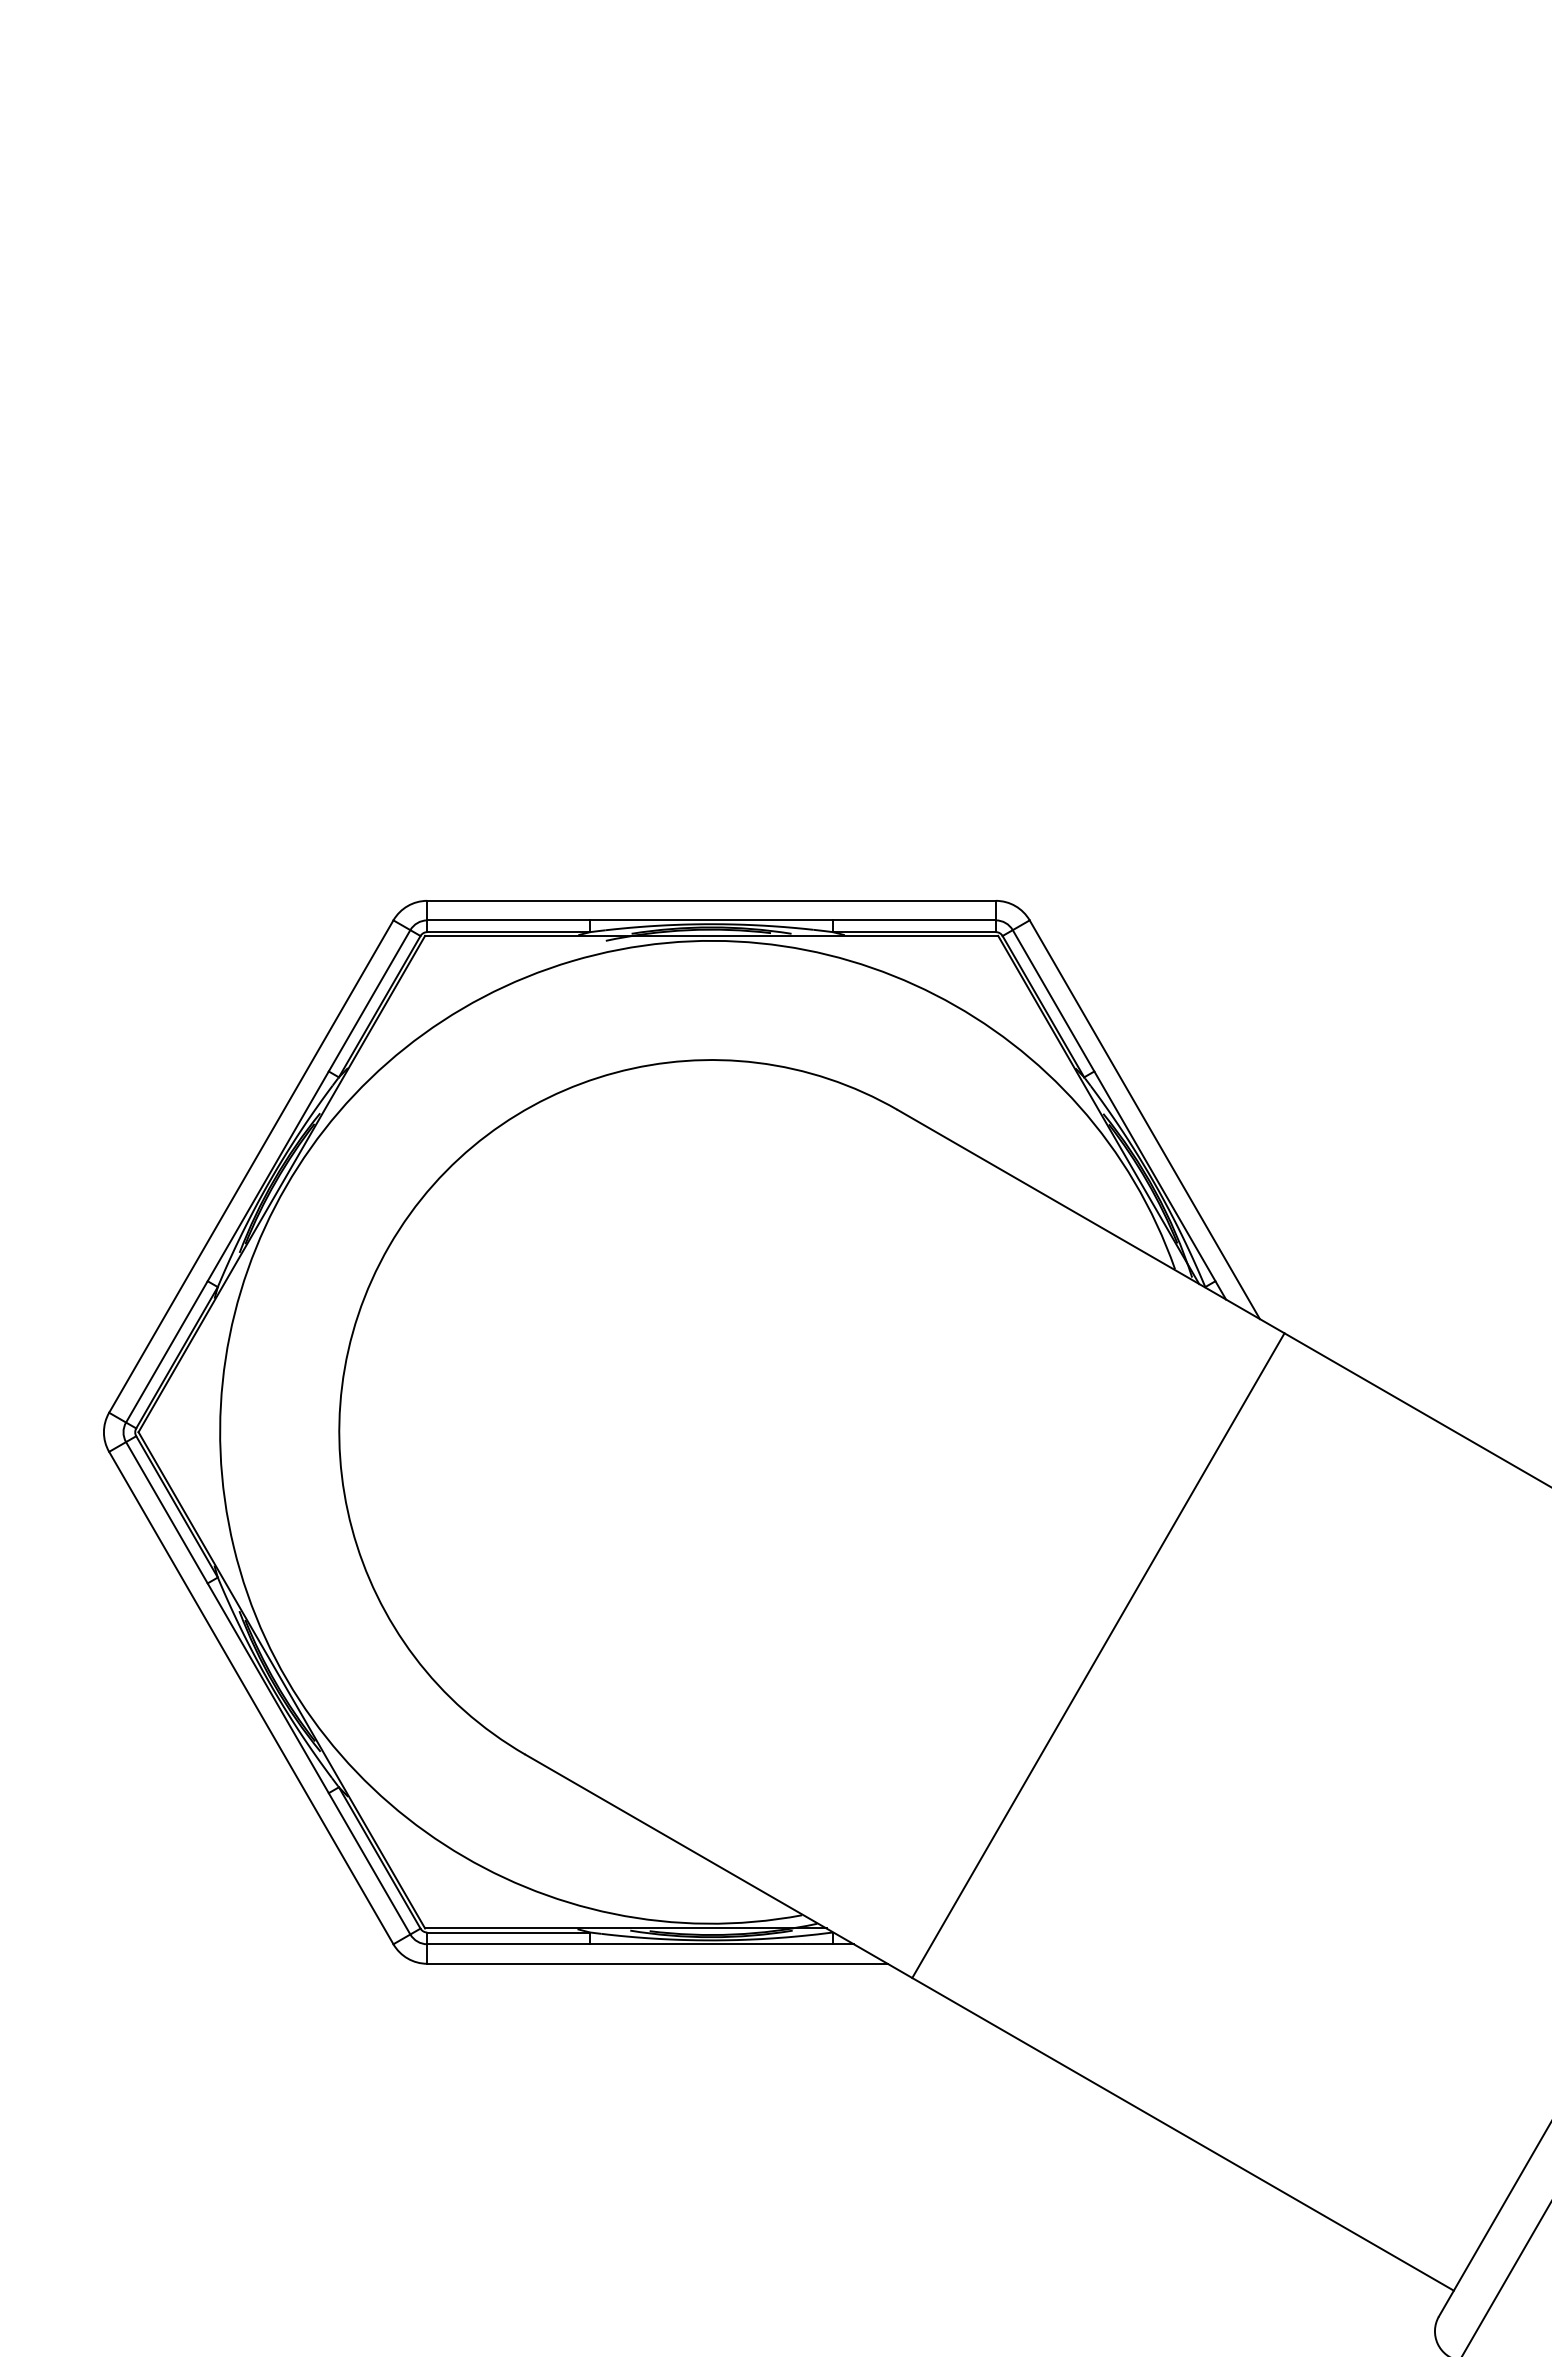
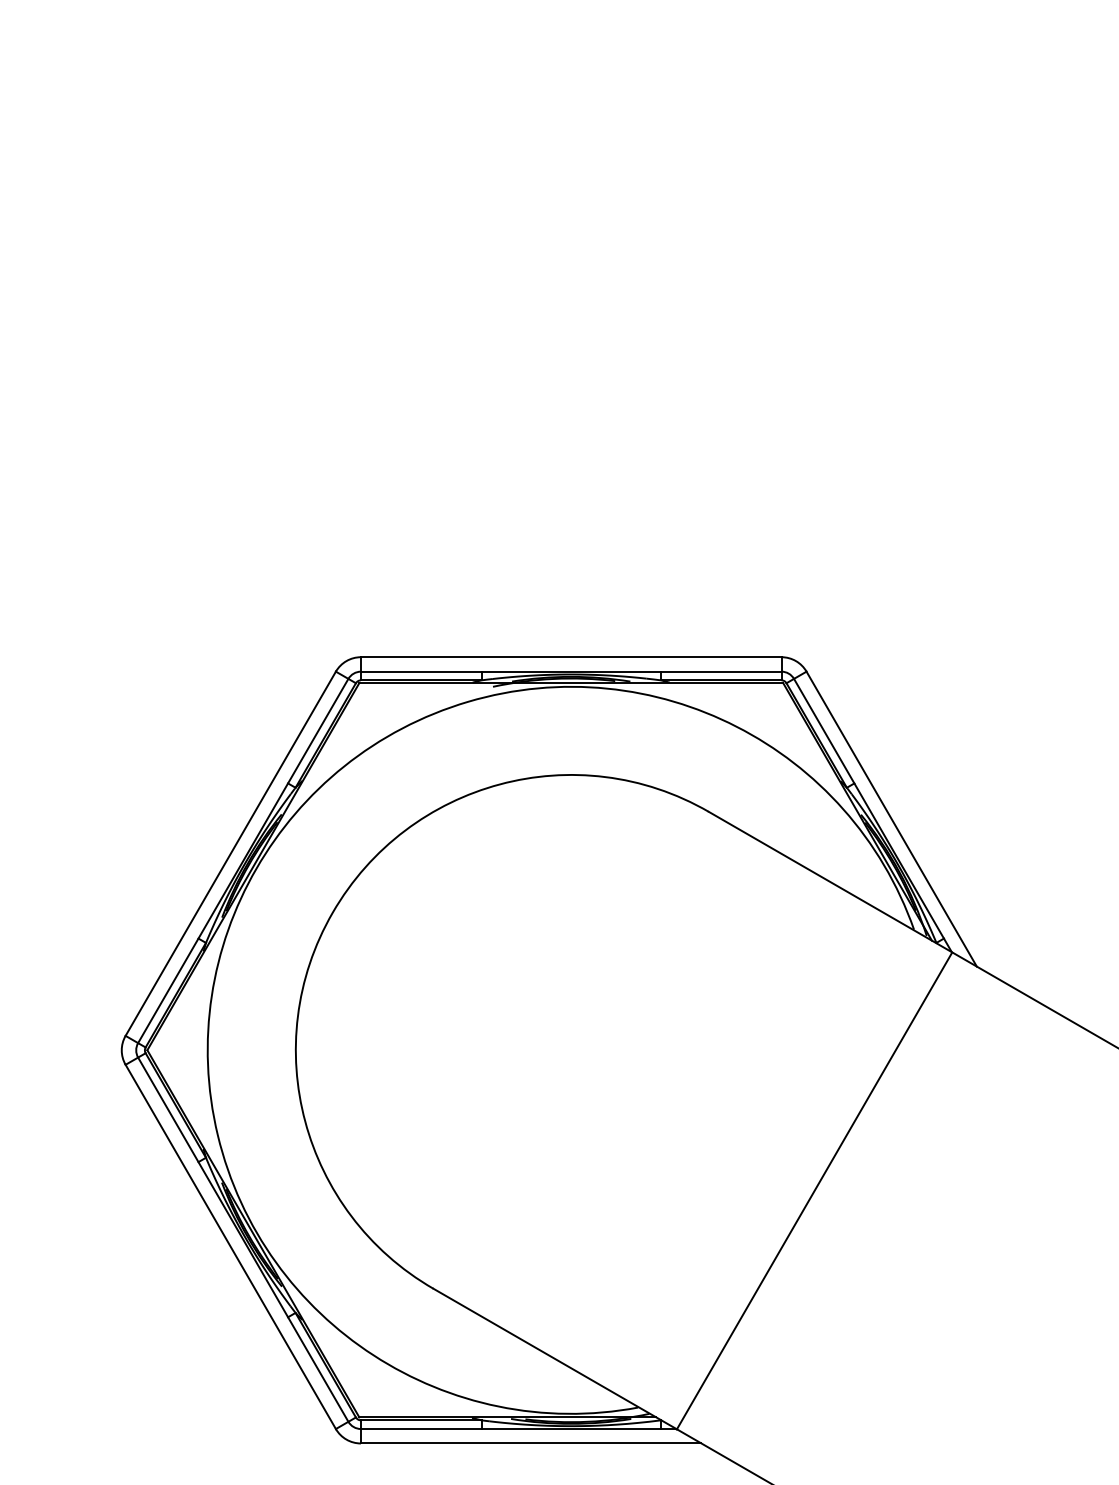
line: (1098, 1655) -> (814, 1191), moved

